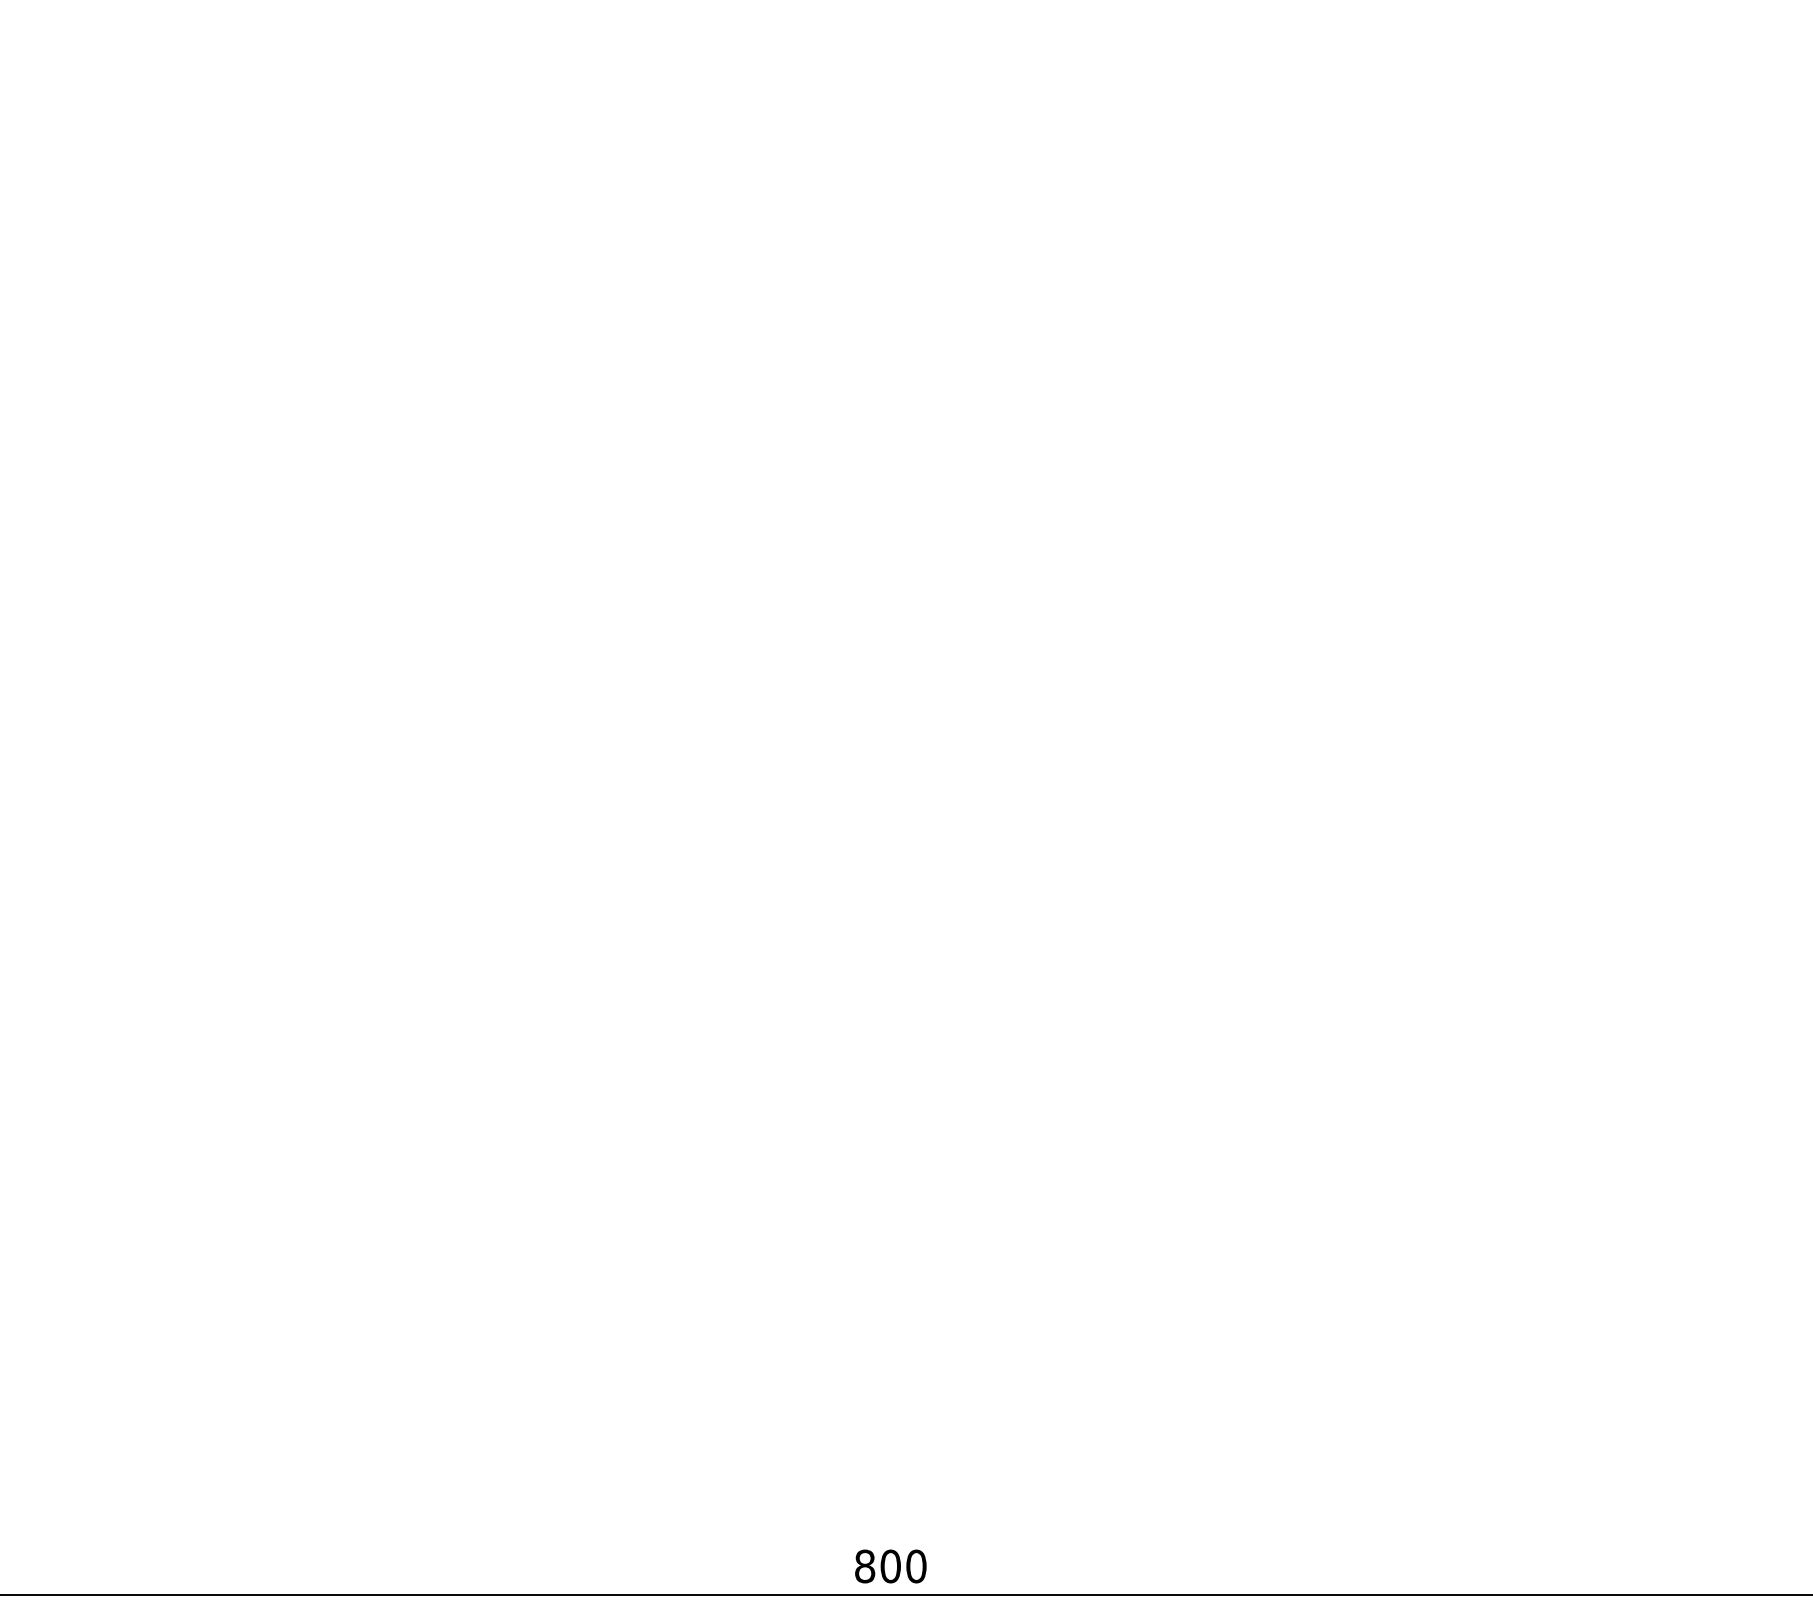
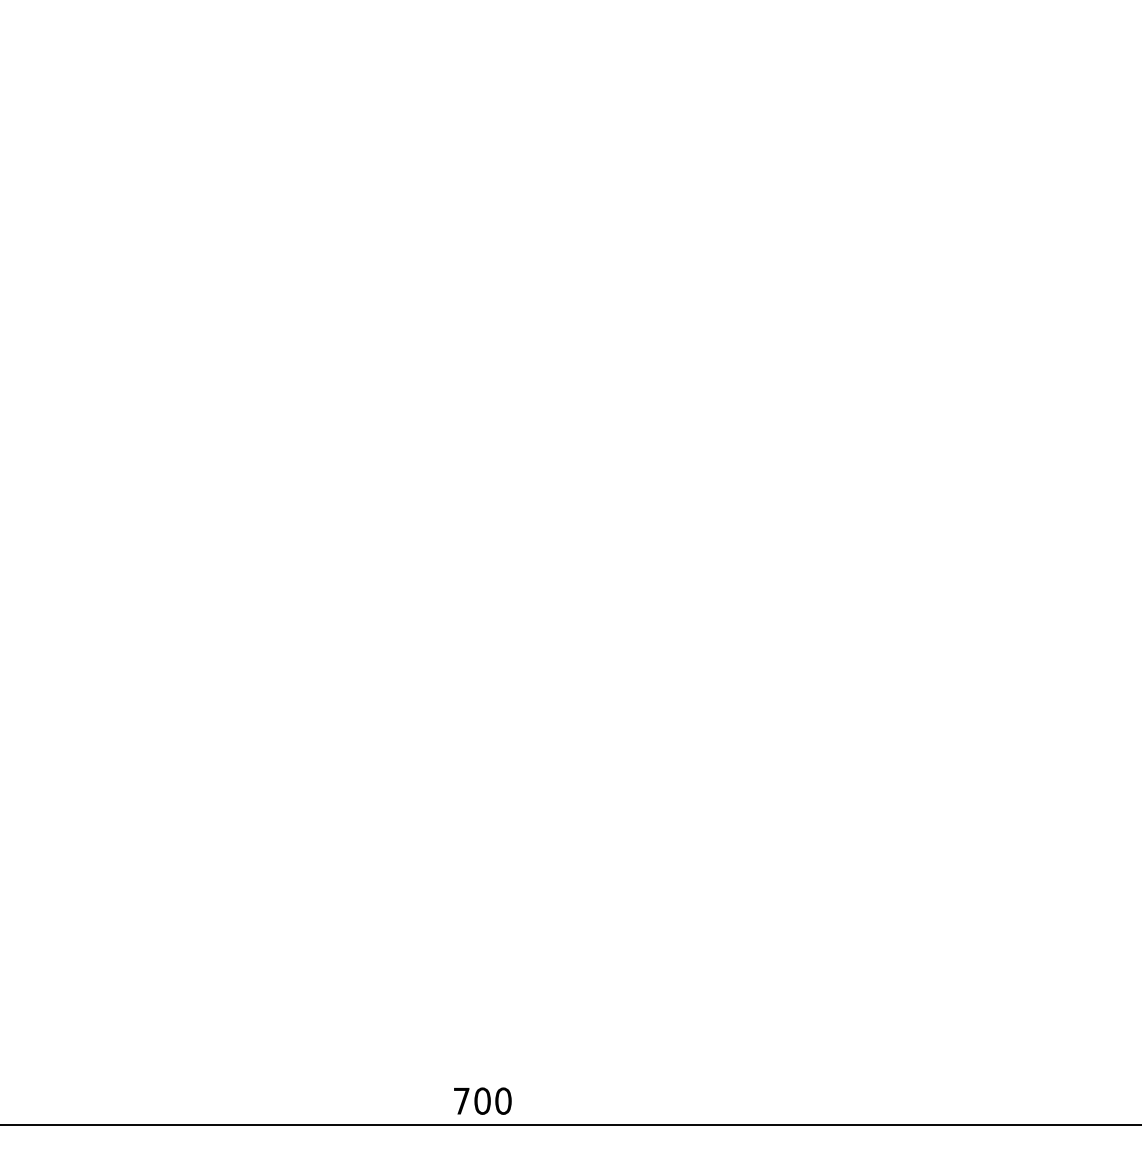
text: (865, 1566) -> (462, 1101), 800 -> 700

